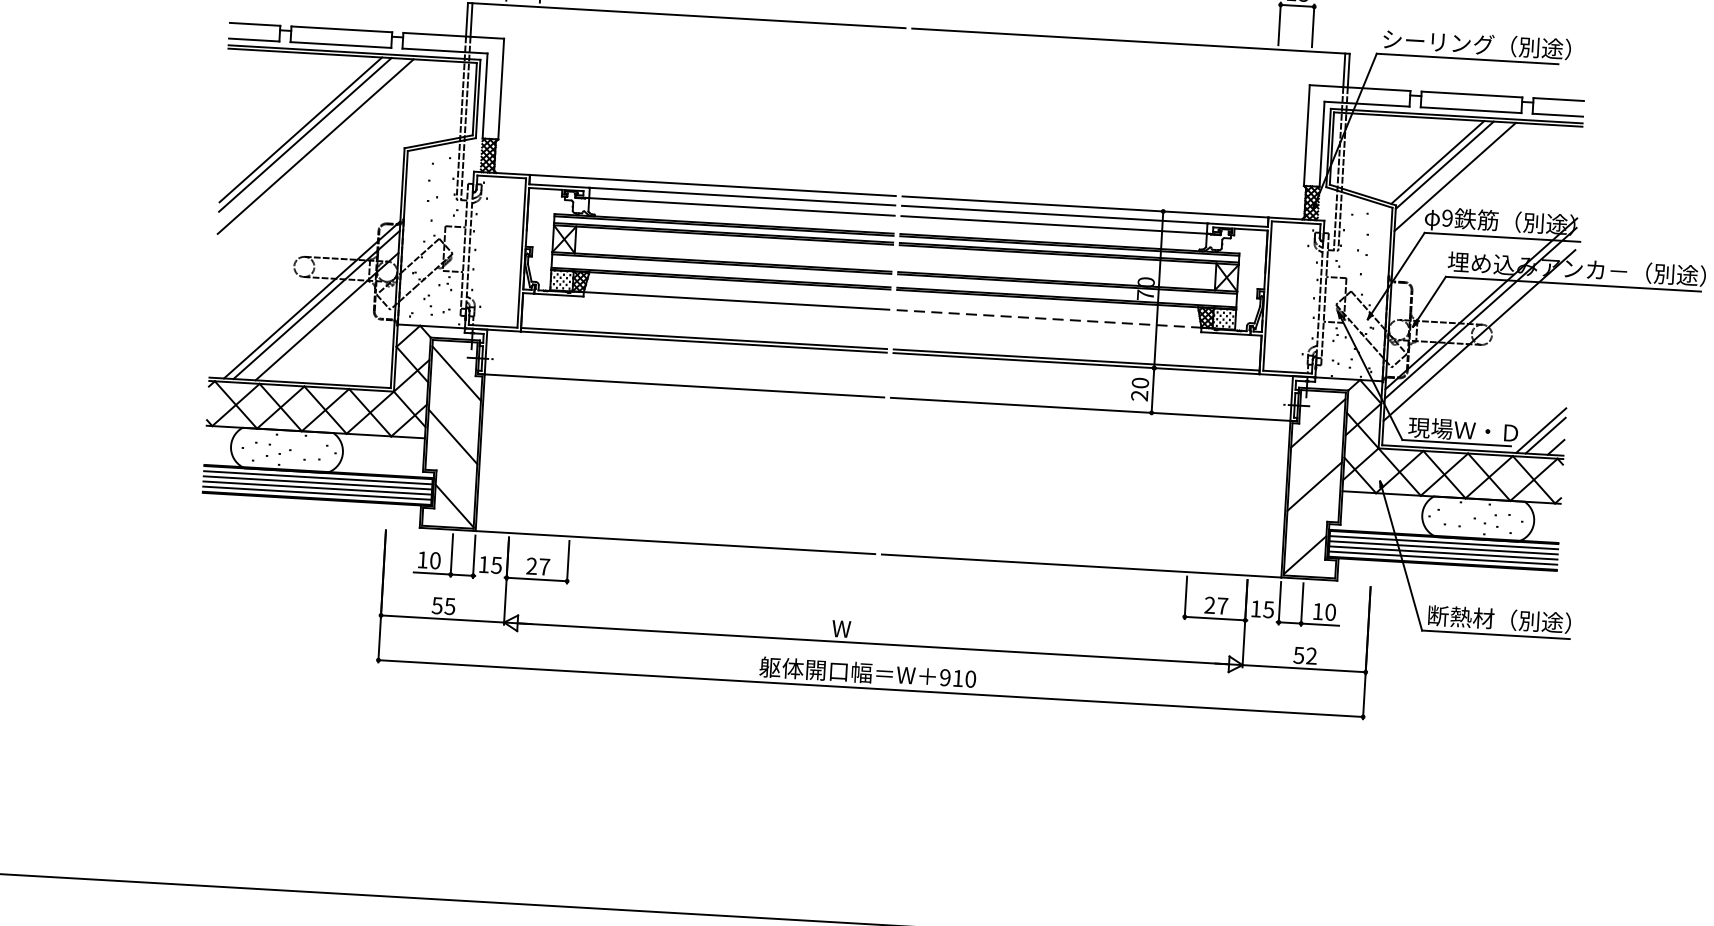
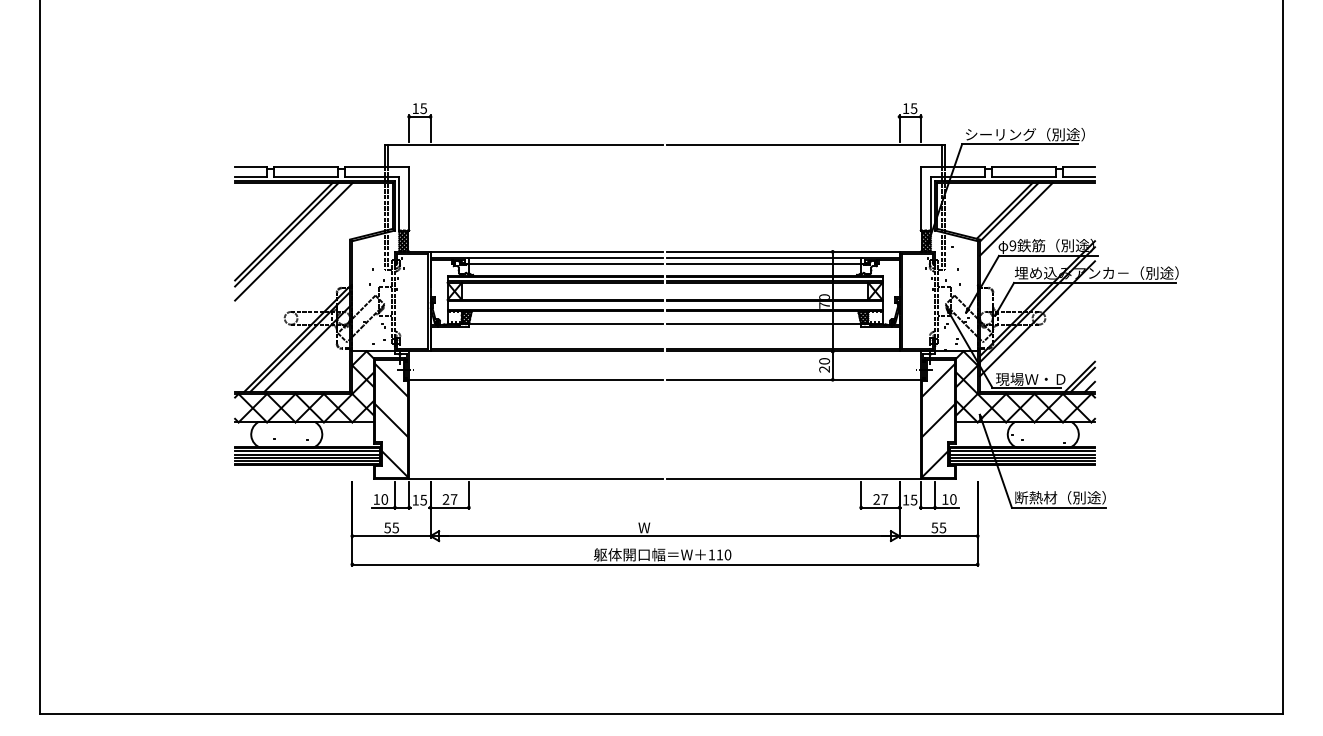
line: (1047, 319) -> (763, 324), dashed -> solid
text: (1311, 655) -> (942, 527), 52 -> 55
text: (944, 676) -> (711, 554), 910 -> 110

